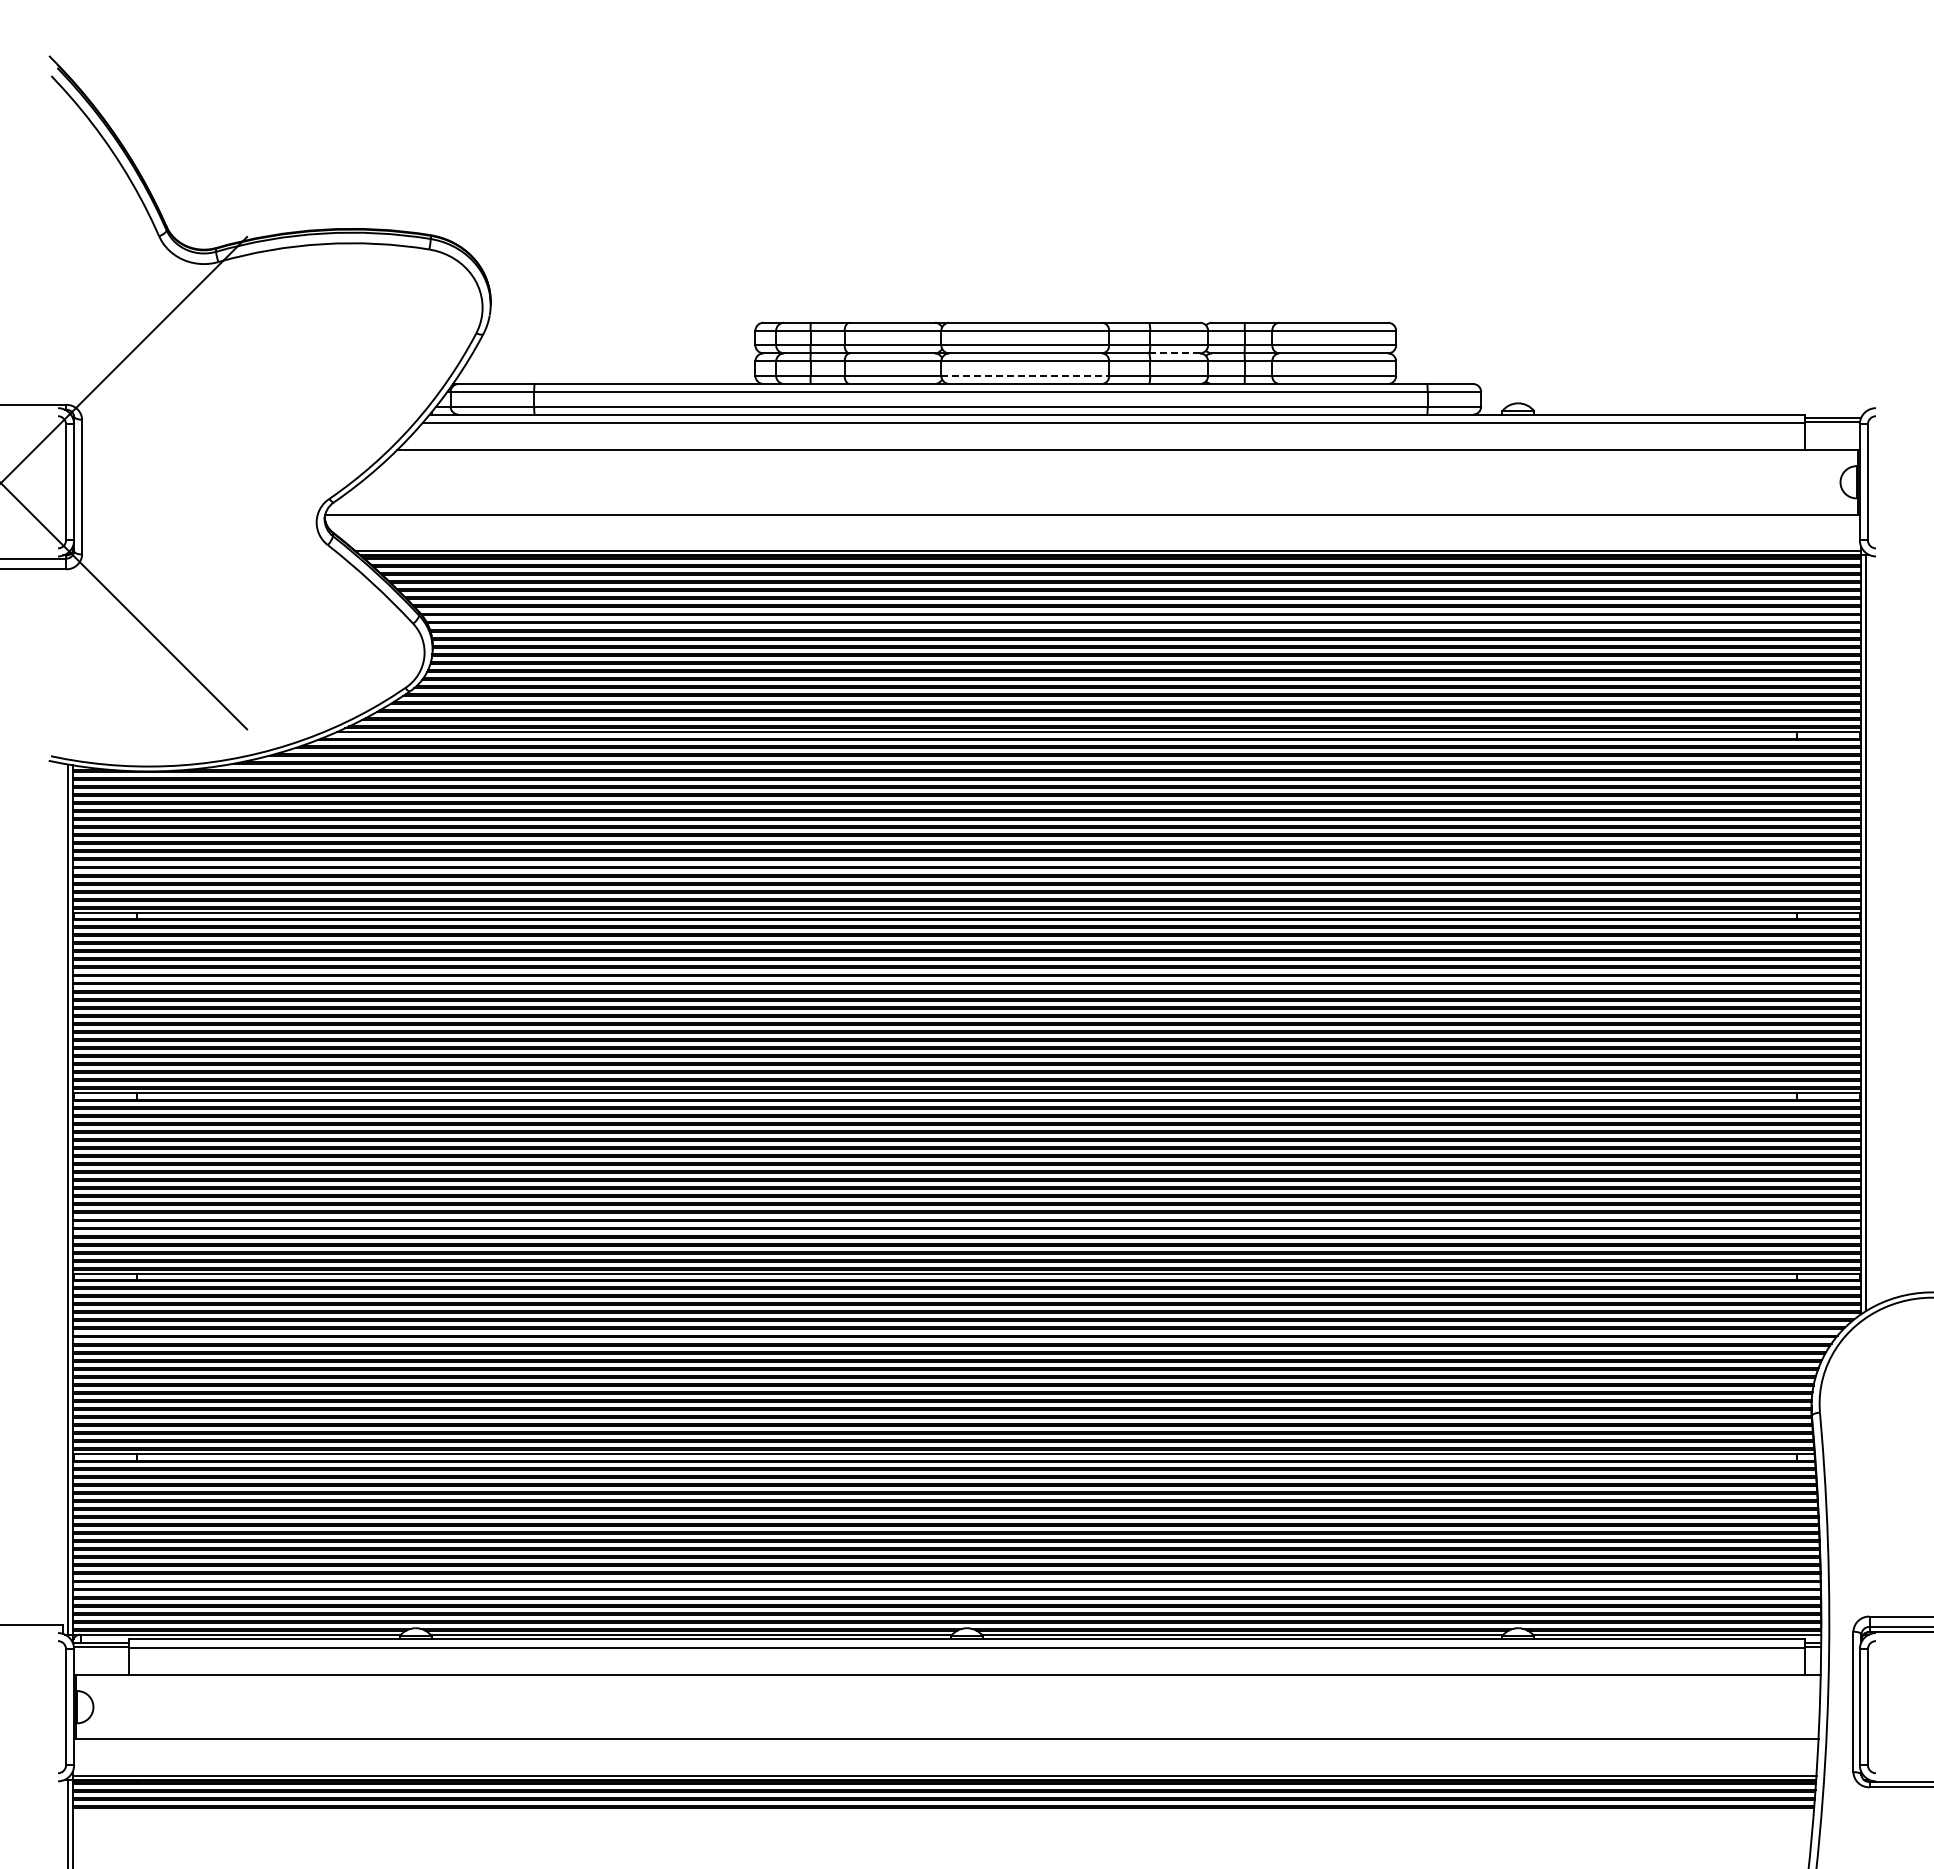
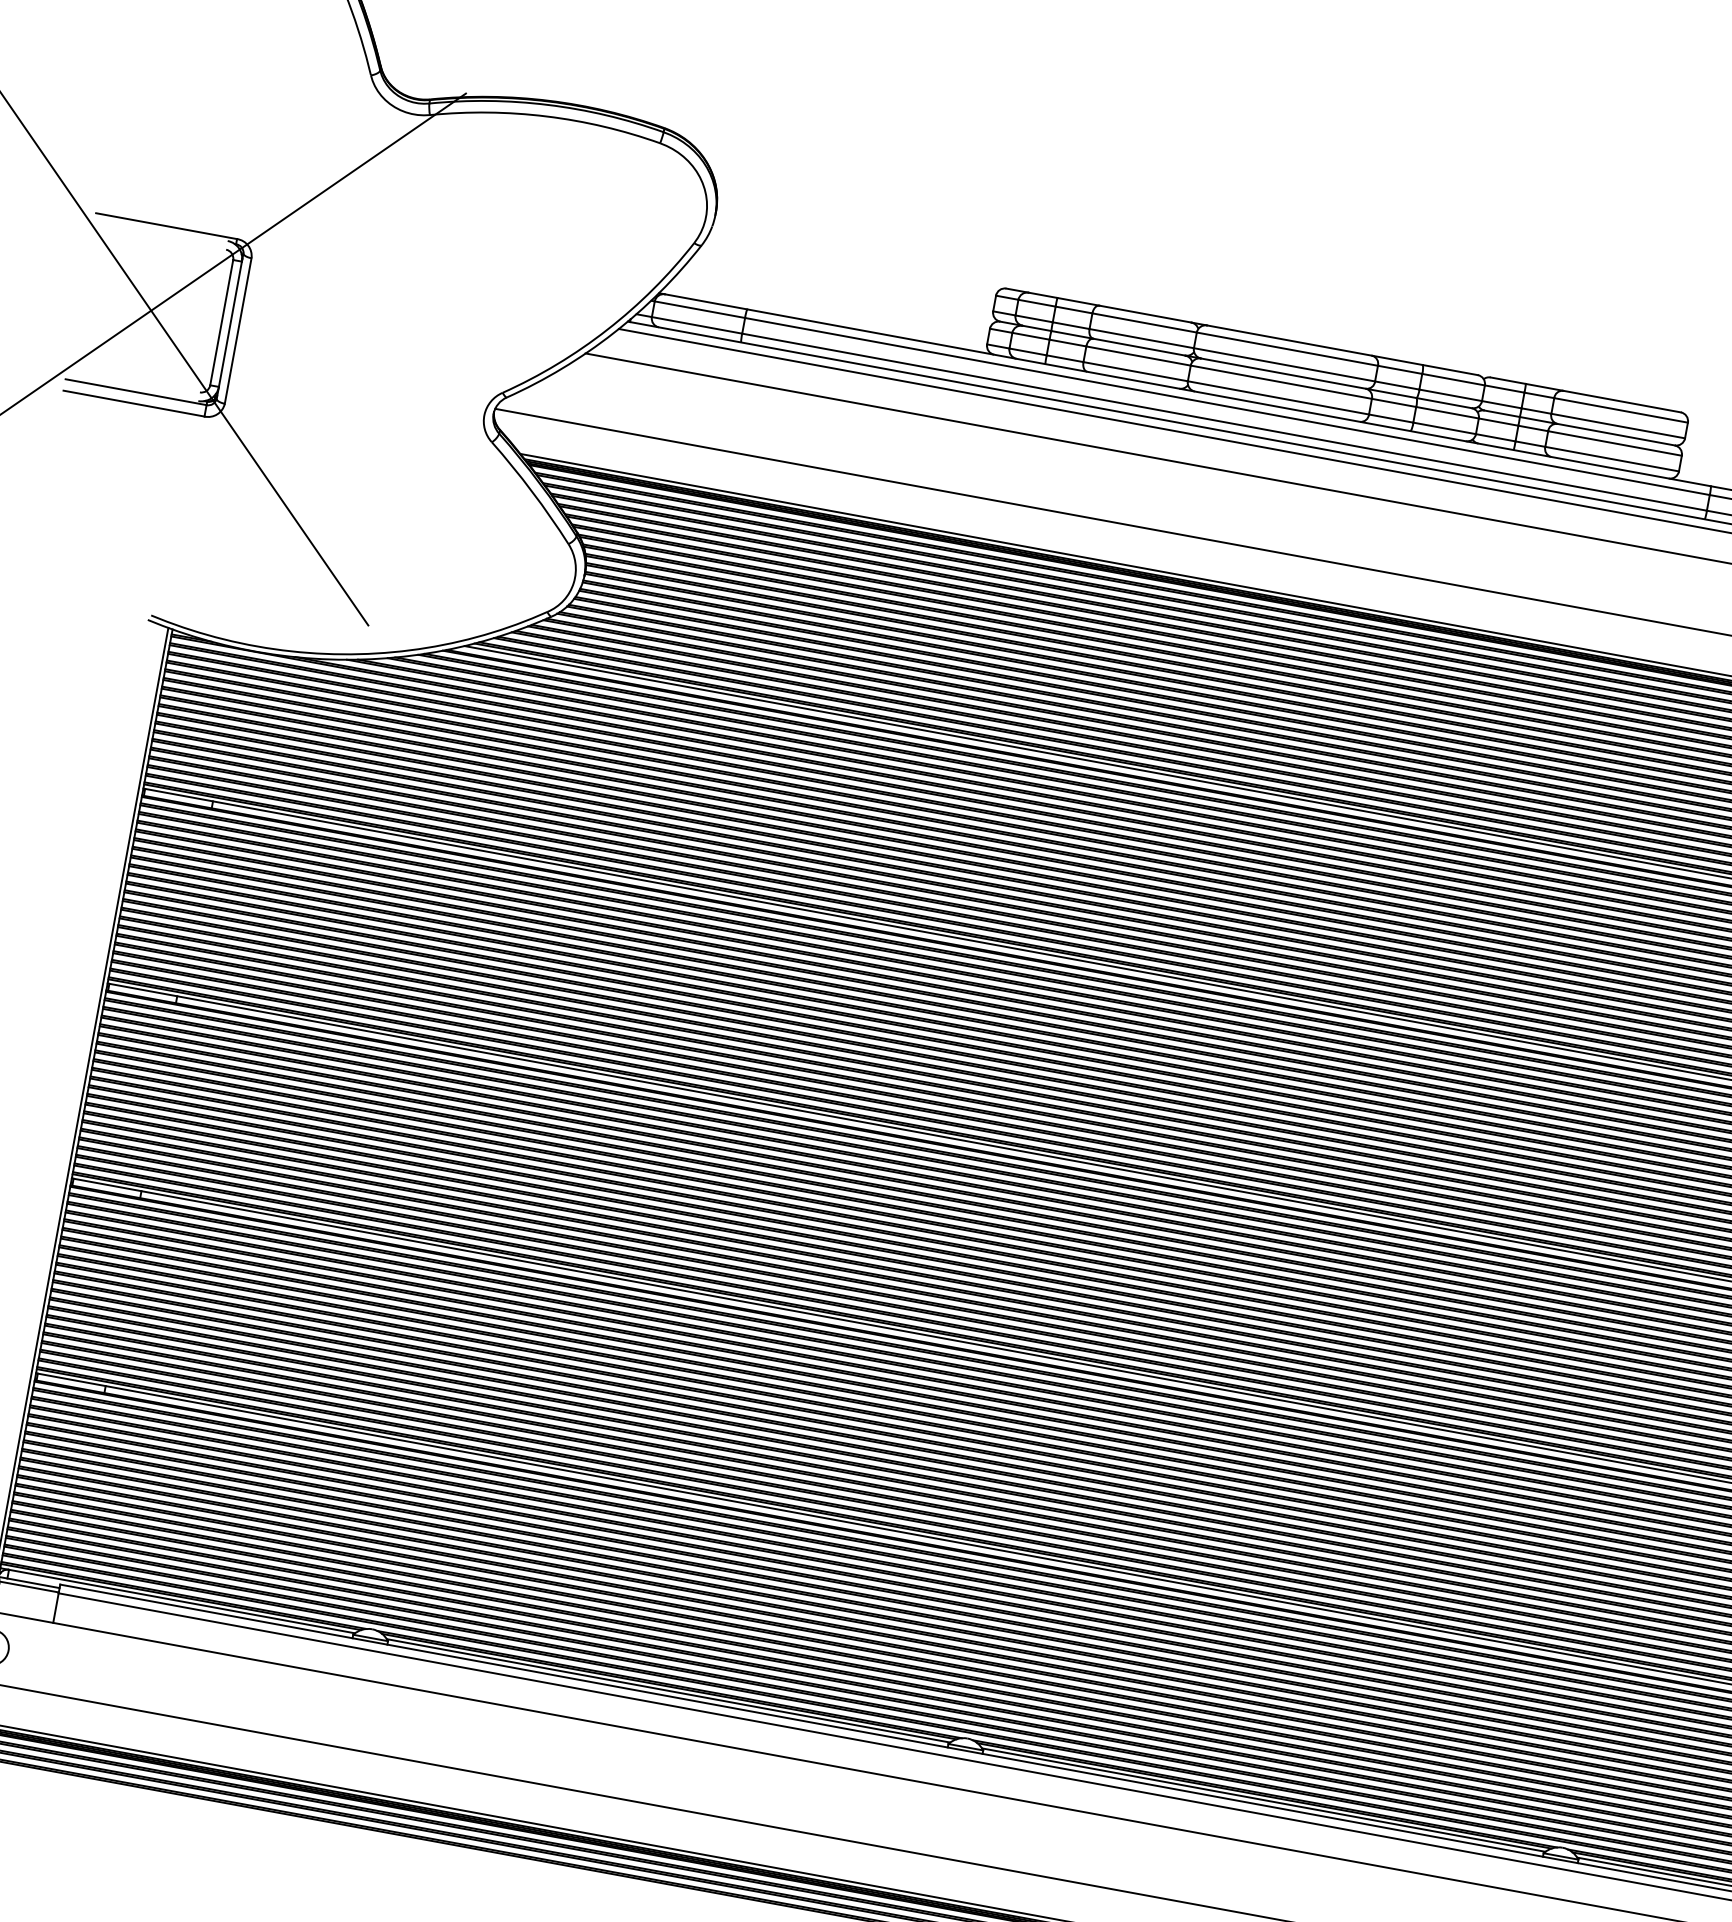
line: (1175, 353) -> (1445, 403), dashed -> solid
line: (1025, 375) -> (1278, 397), dashed -> solid

